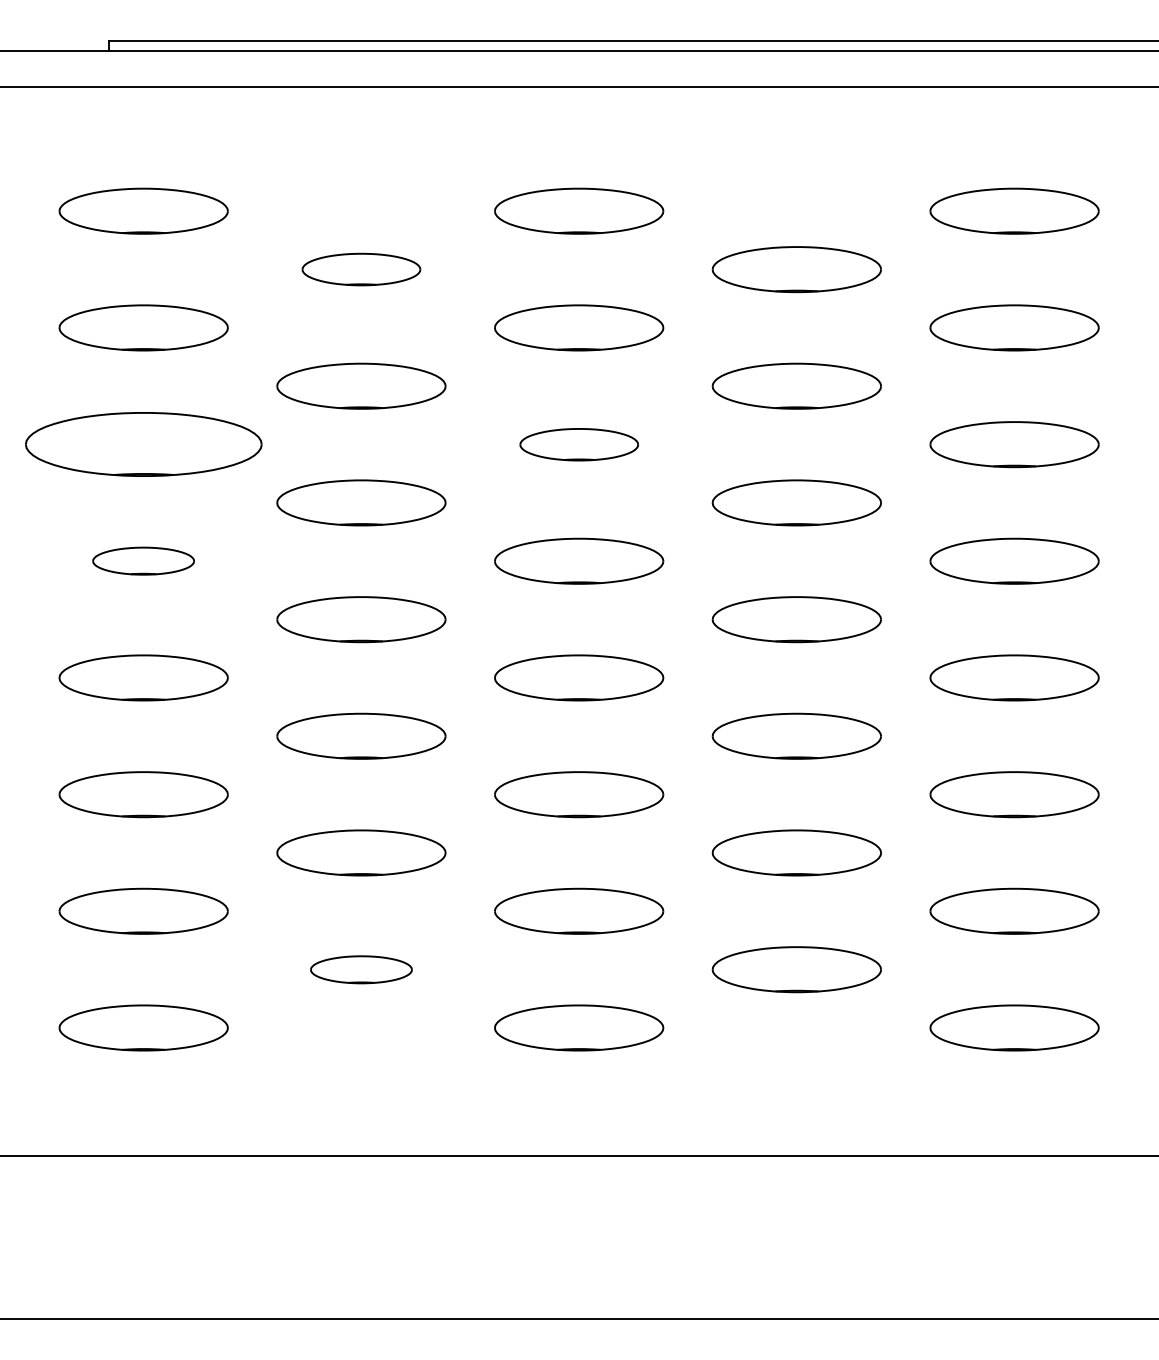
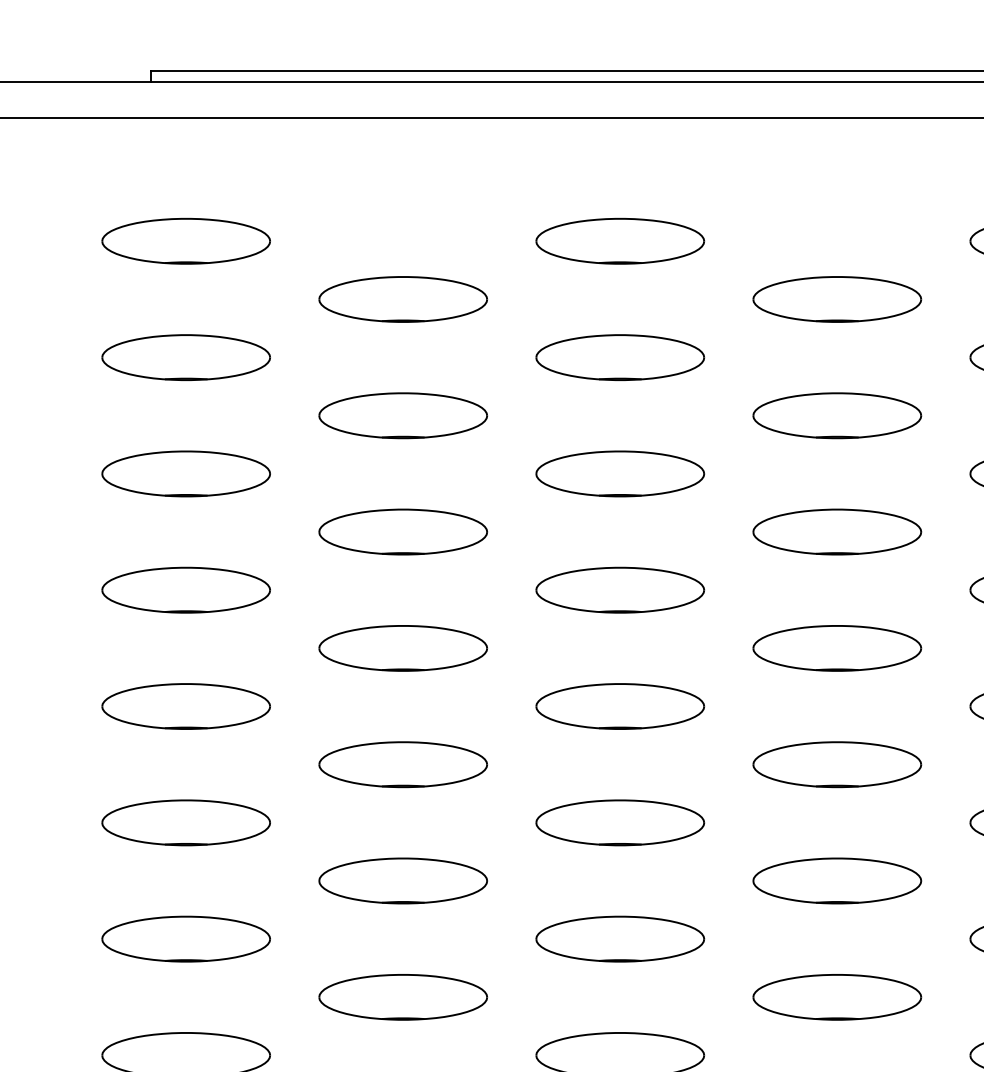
part: (361, 269) -> (403, 299), size x1.43
part: (143, 444) -> (186, 473), size x0.71
part: (579, 444) -> (620, 473), size x1.43
part: (143, 560) -> (186, 589), size x1.67
part: (361, 969) -> (403, 997), size x1.67

